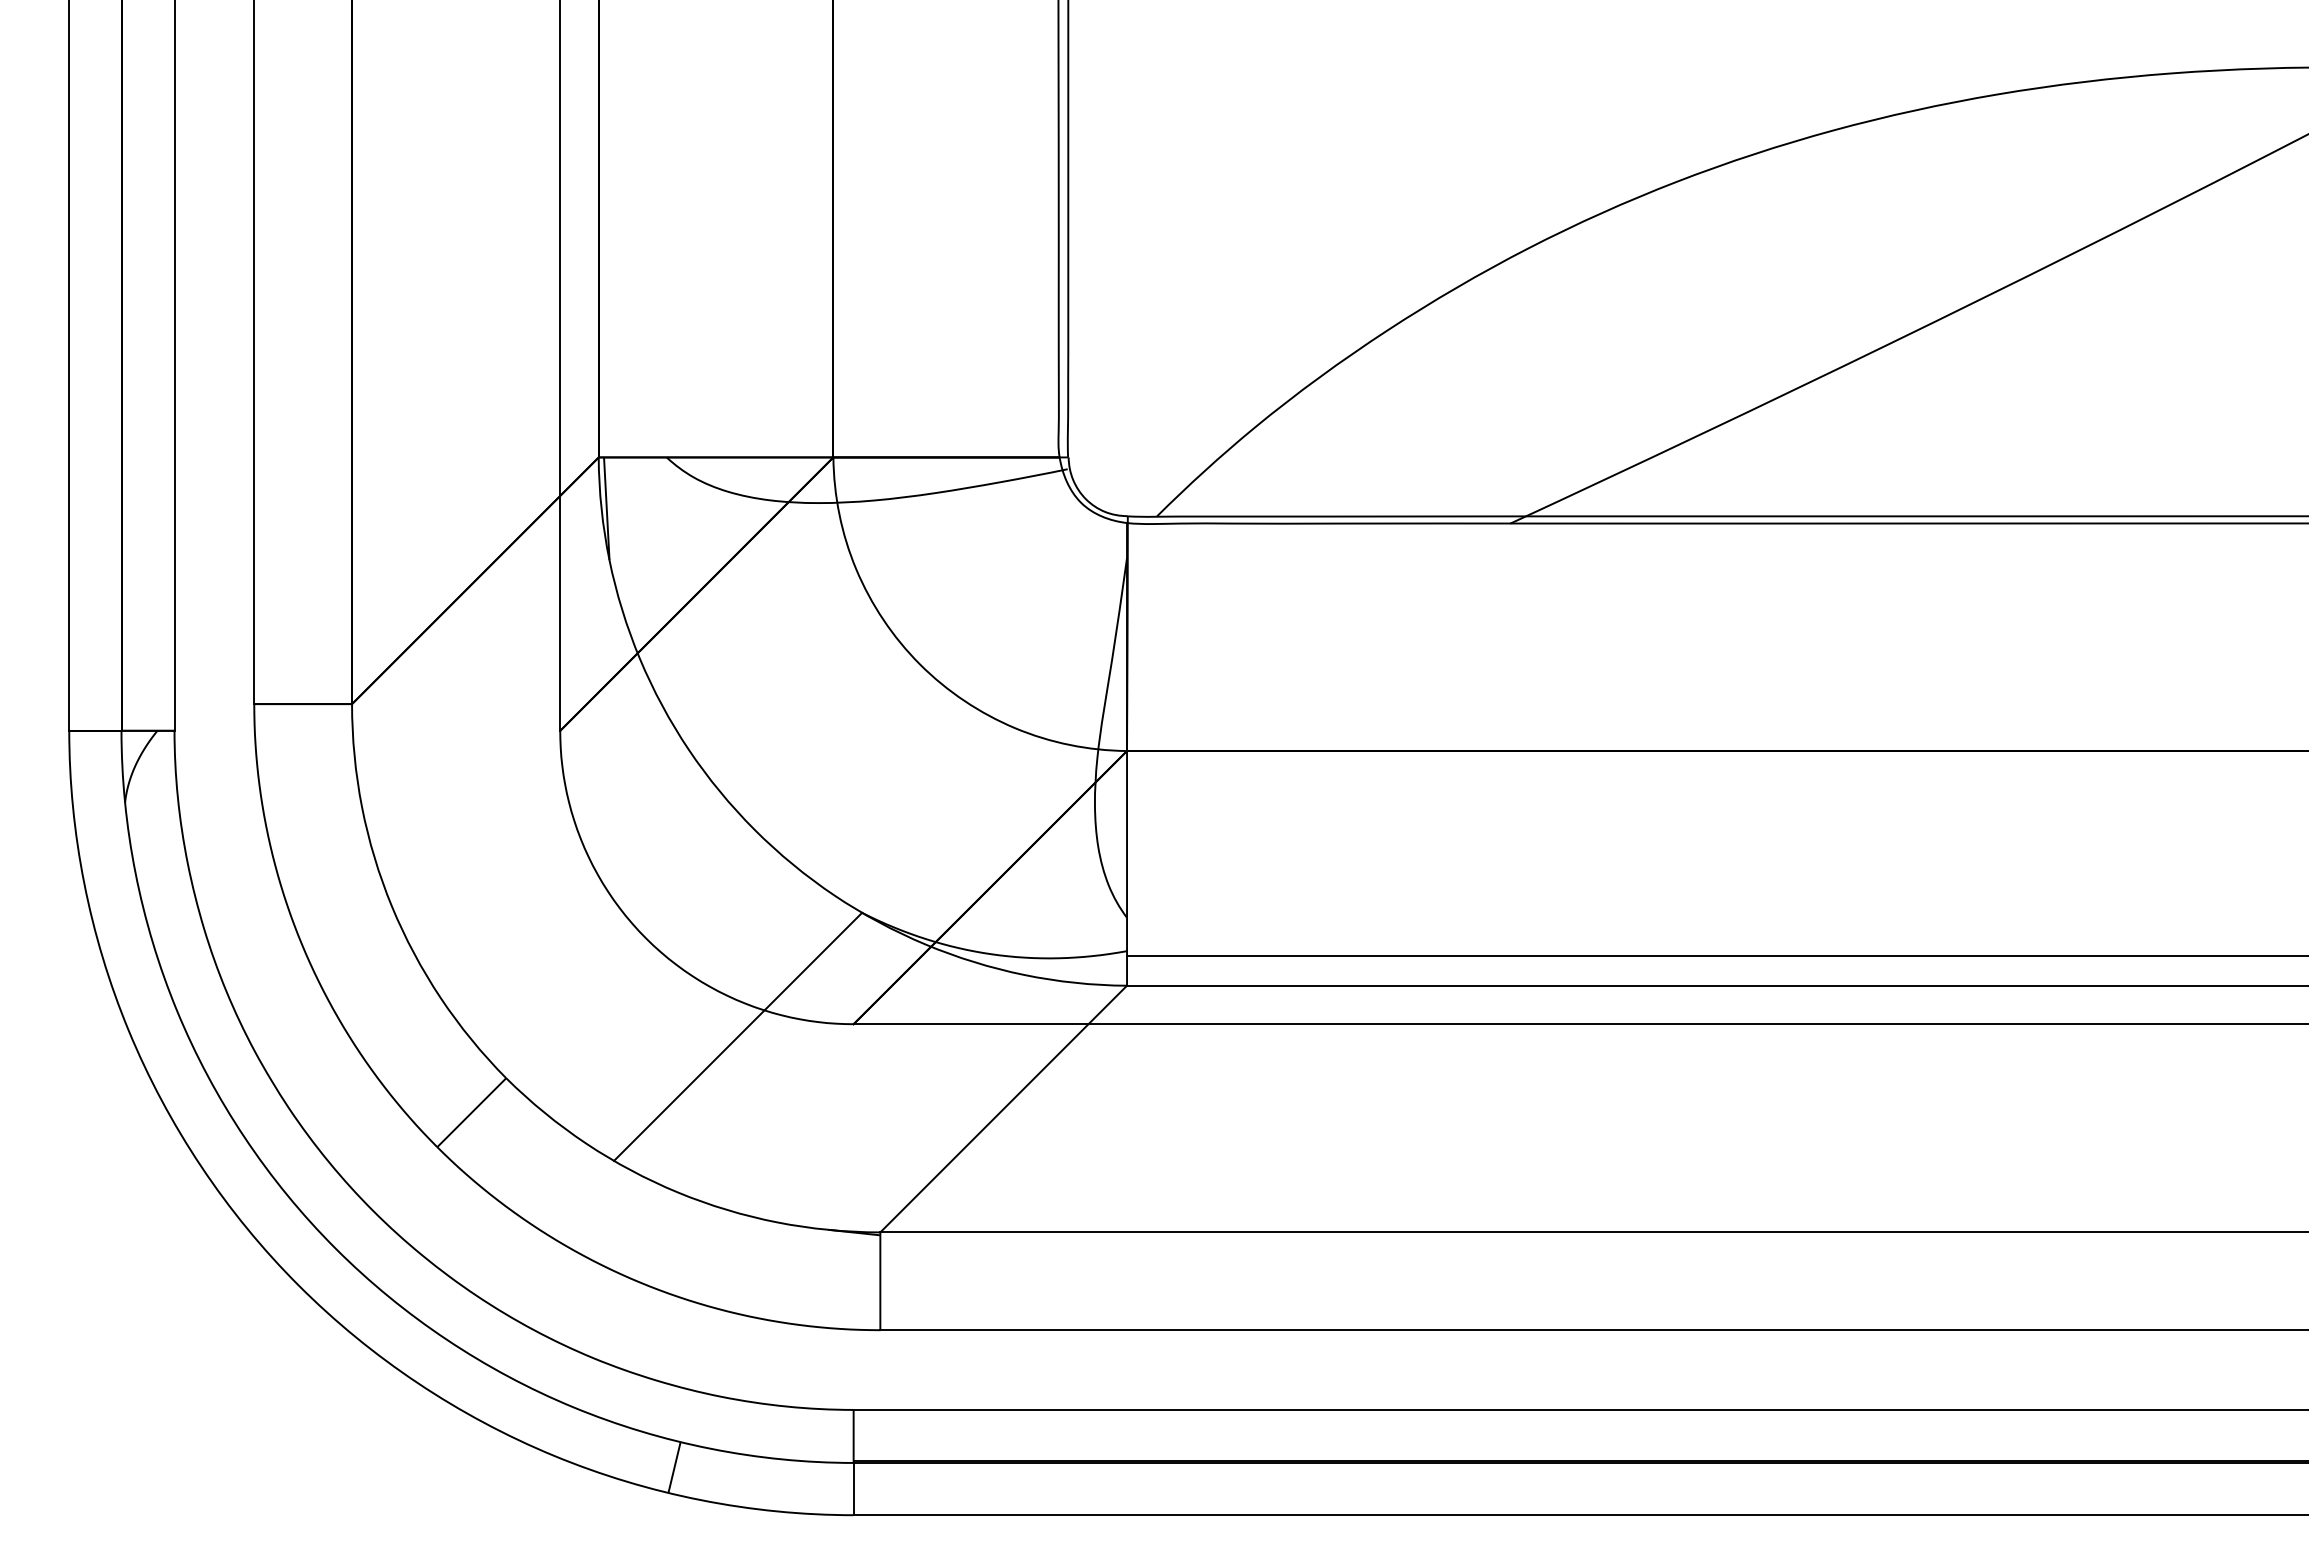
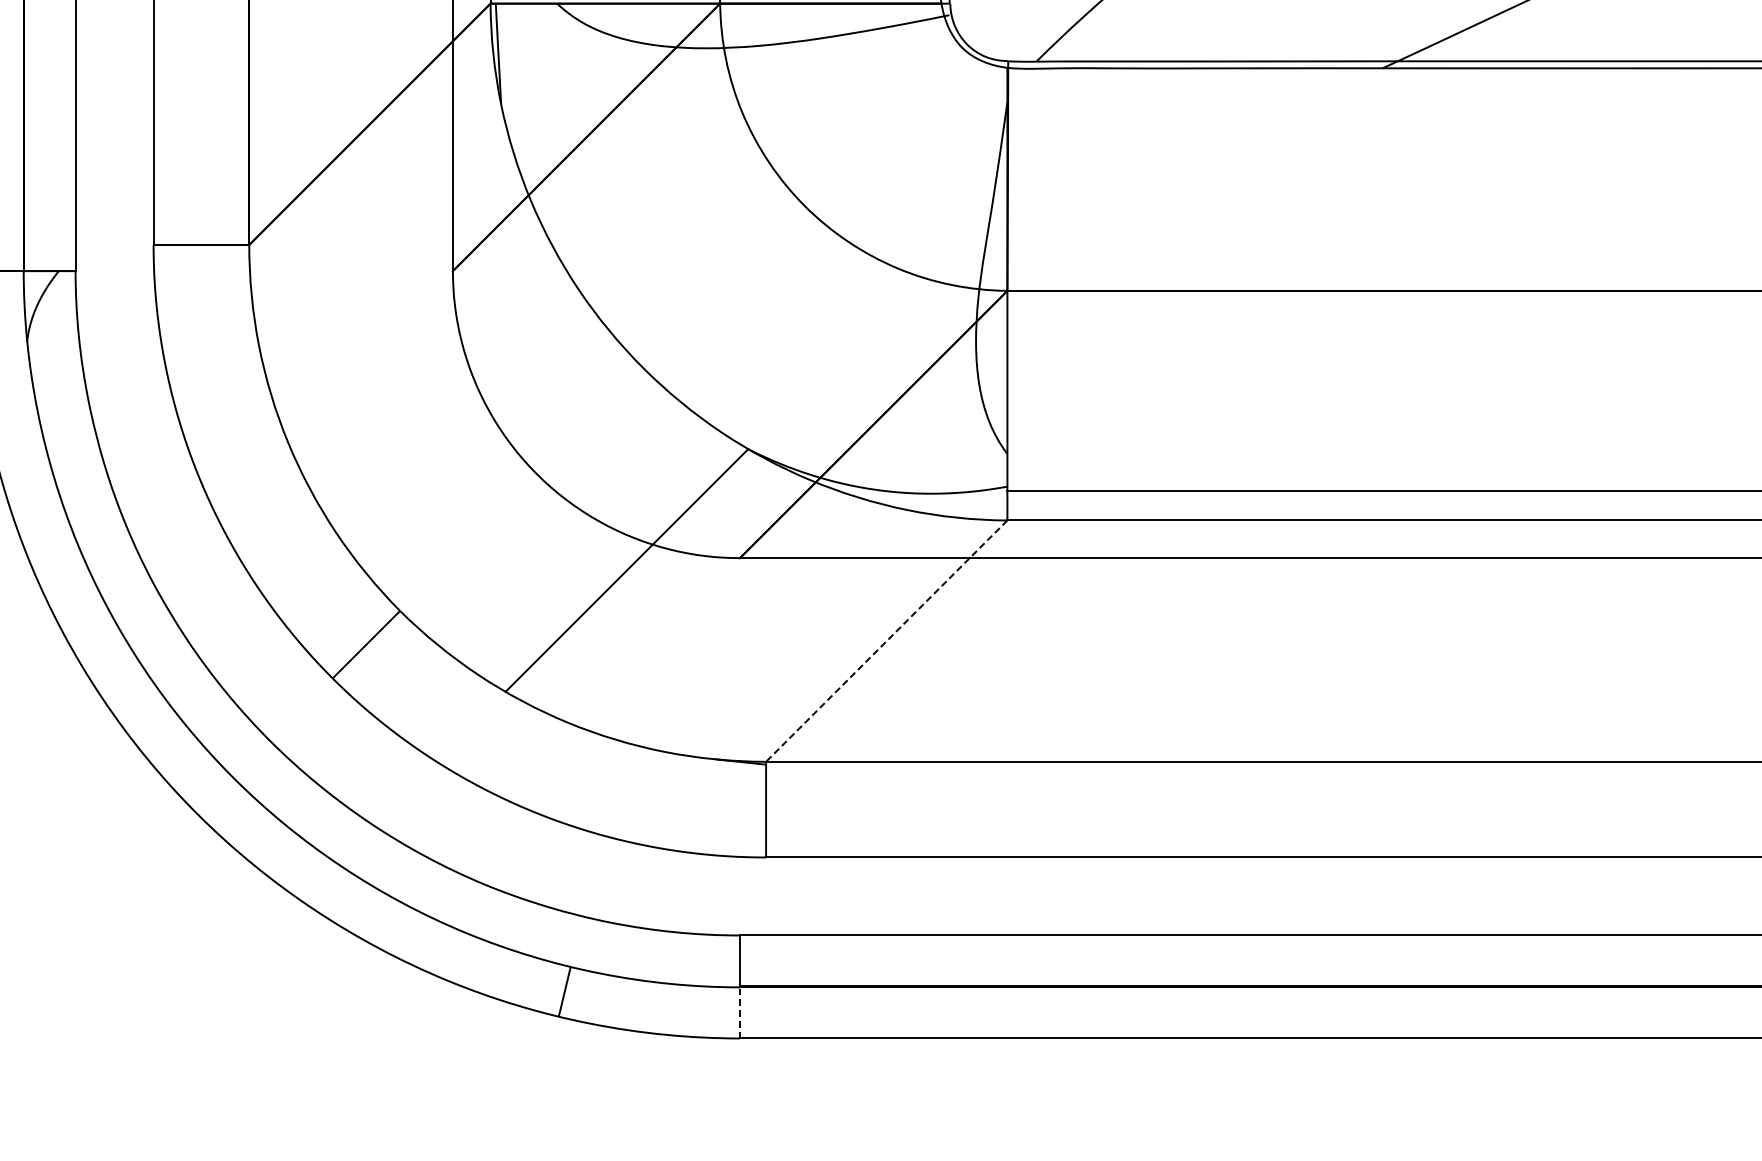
line: (1003, 1109) -> (886, 641), solid -> dashed
line: (853, 1488) -> (739, 1012), solid -> dashed

